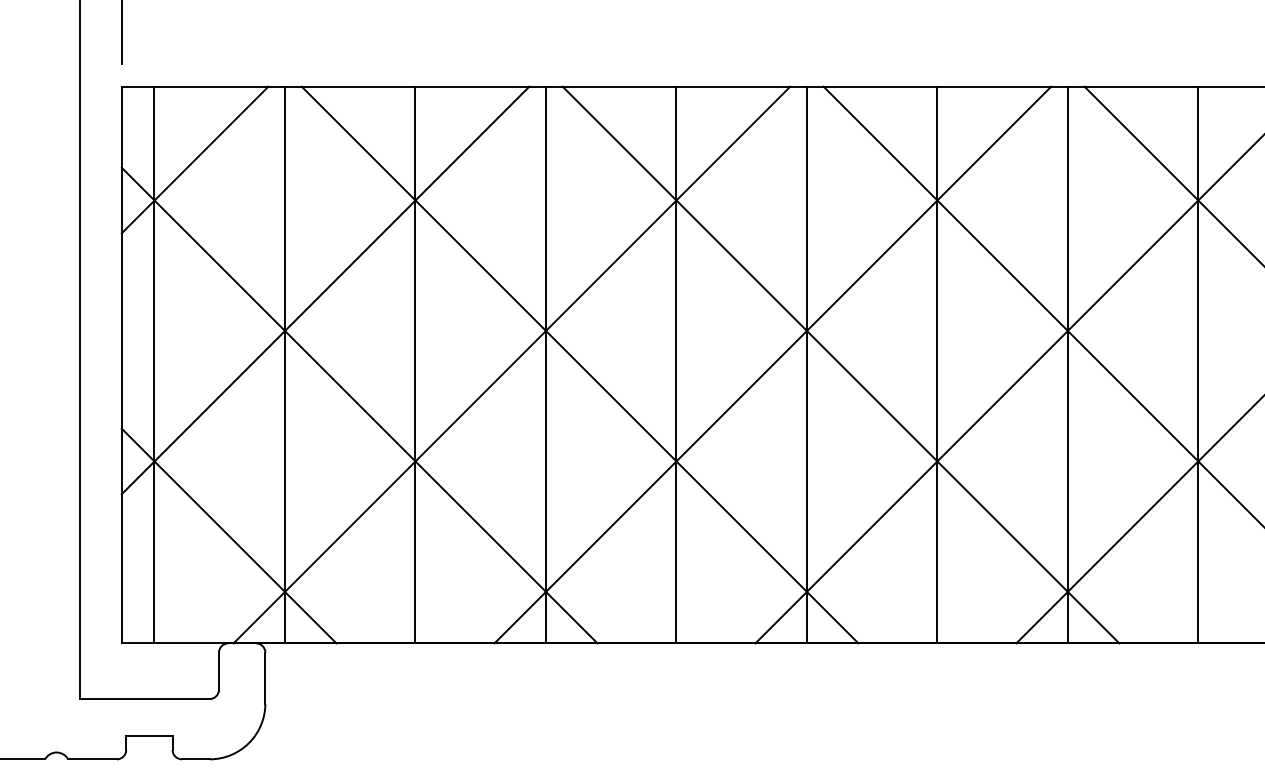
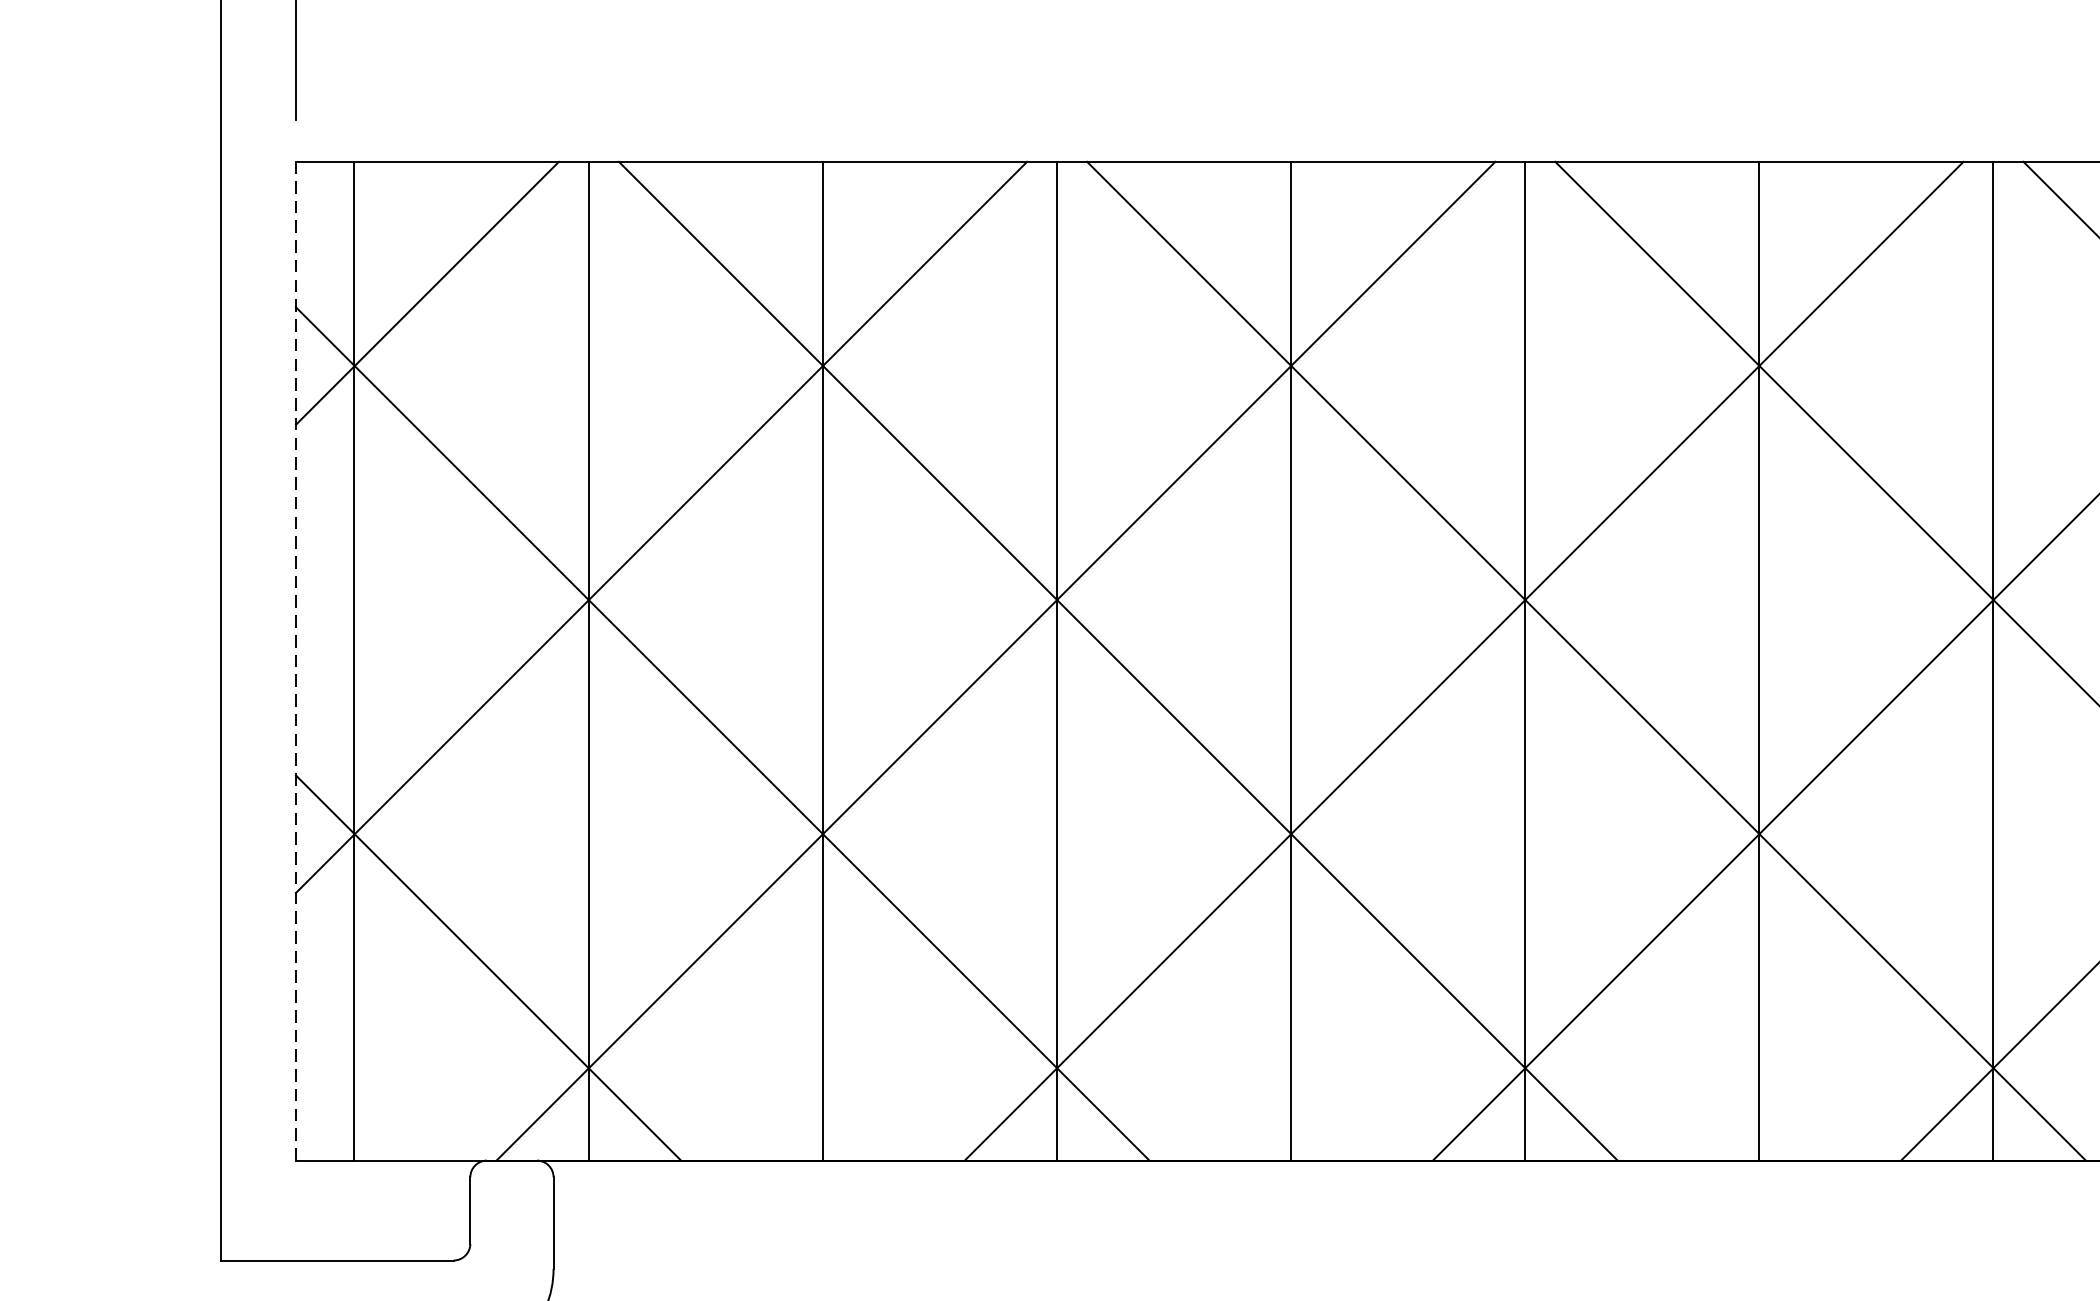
line: (121, 364) -> (295, 660), solid -> dashed

